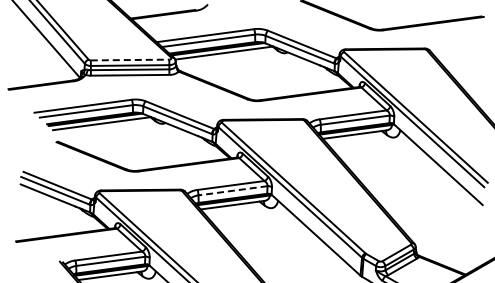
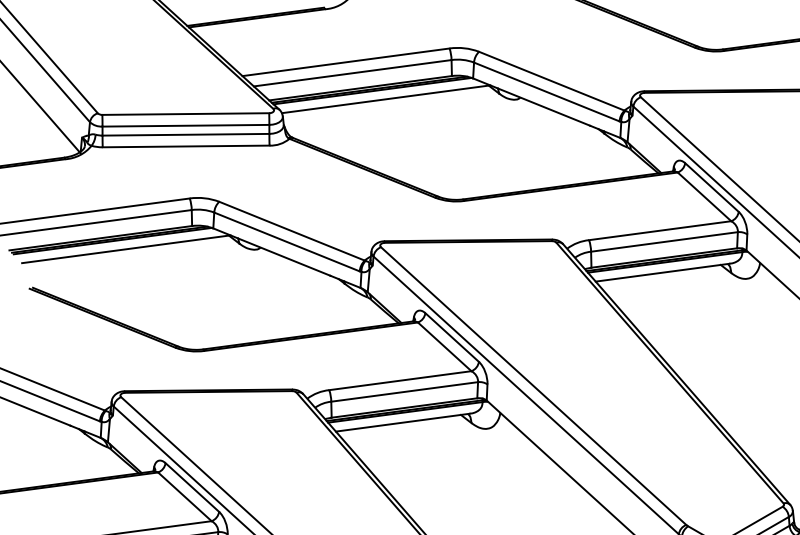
line: (130, 60) -> (186, 115), dashed -> solid
line: (233, 190) -> (405, 391), dashed -> solid

